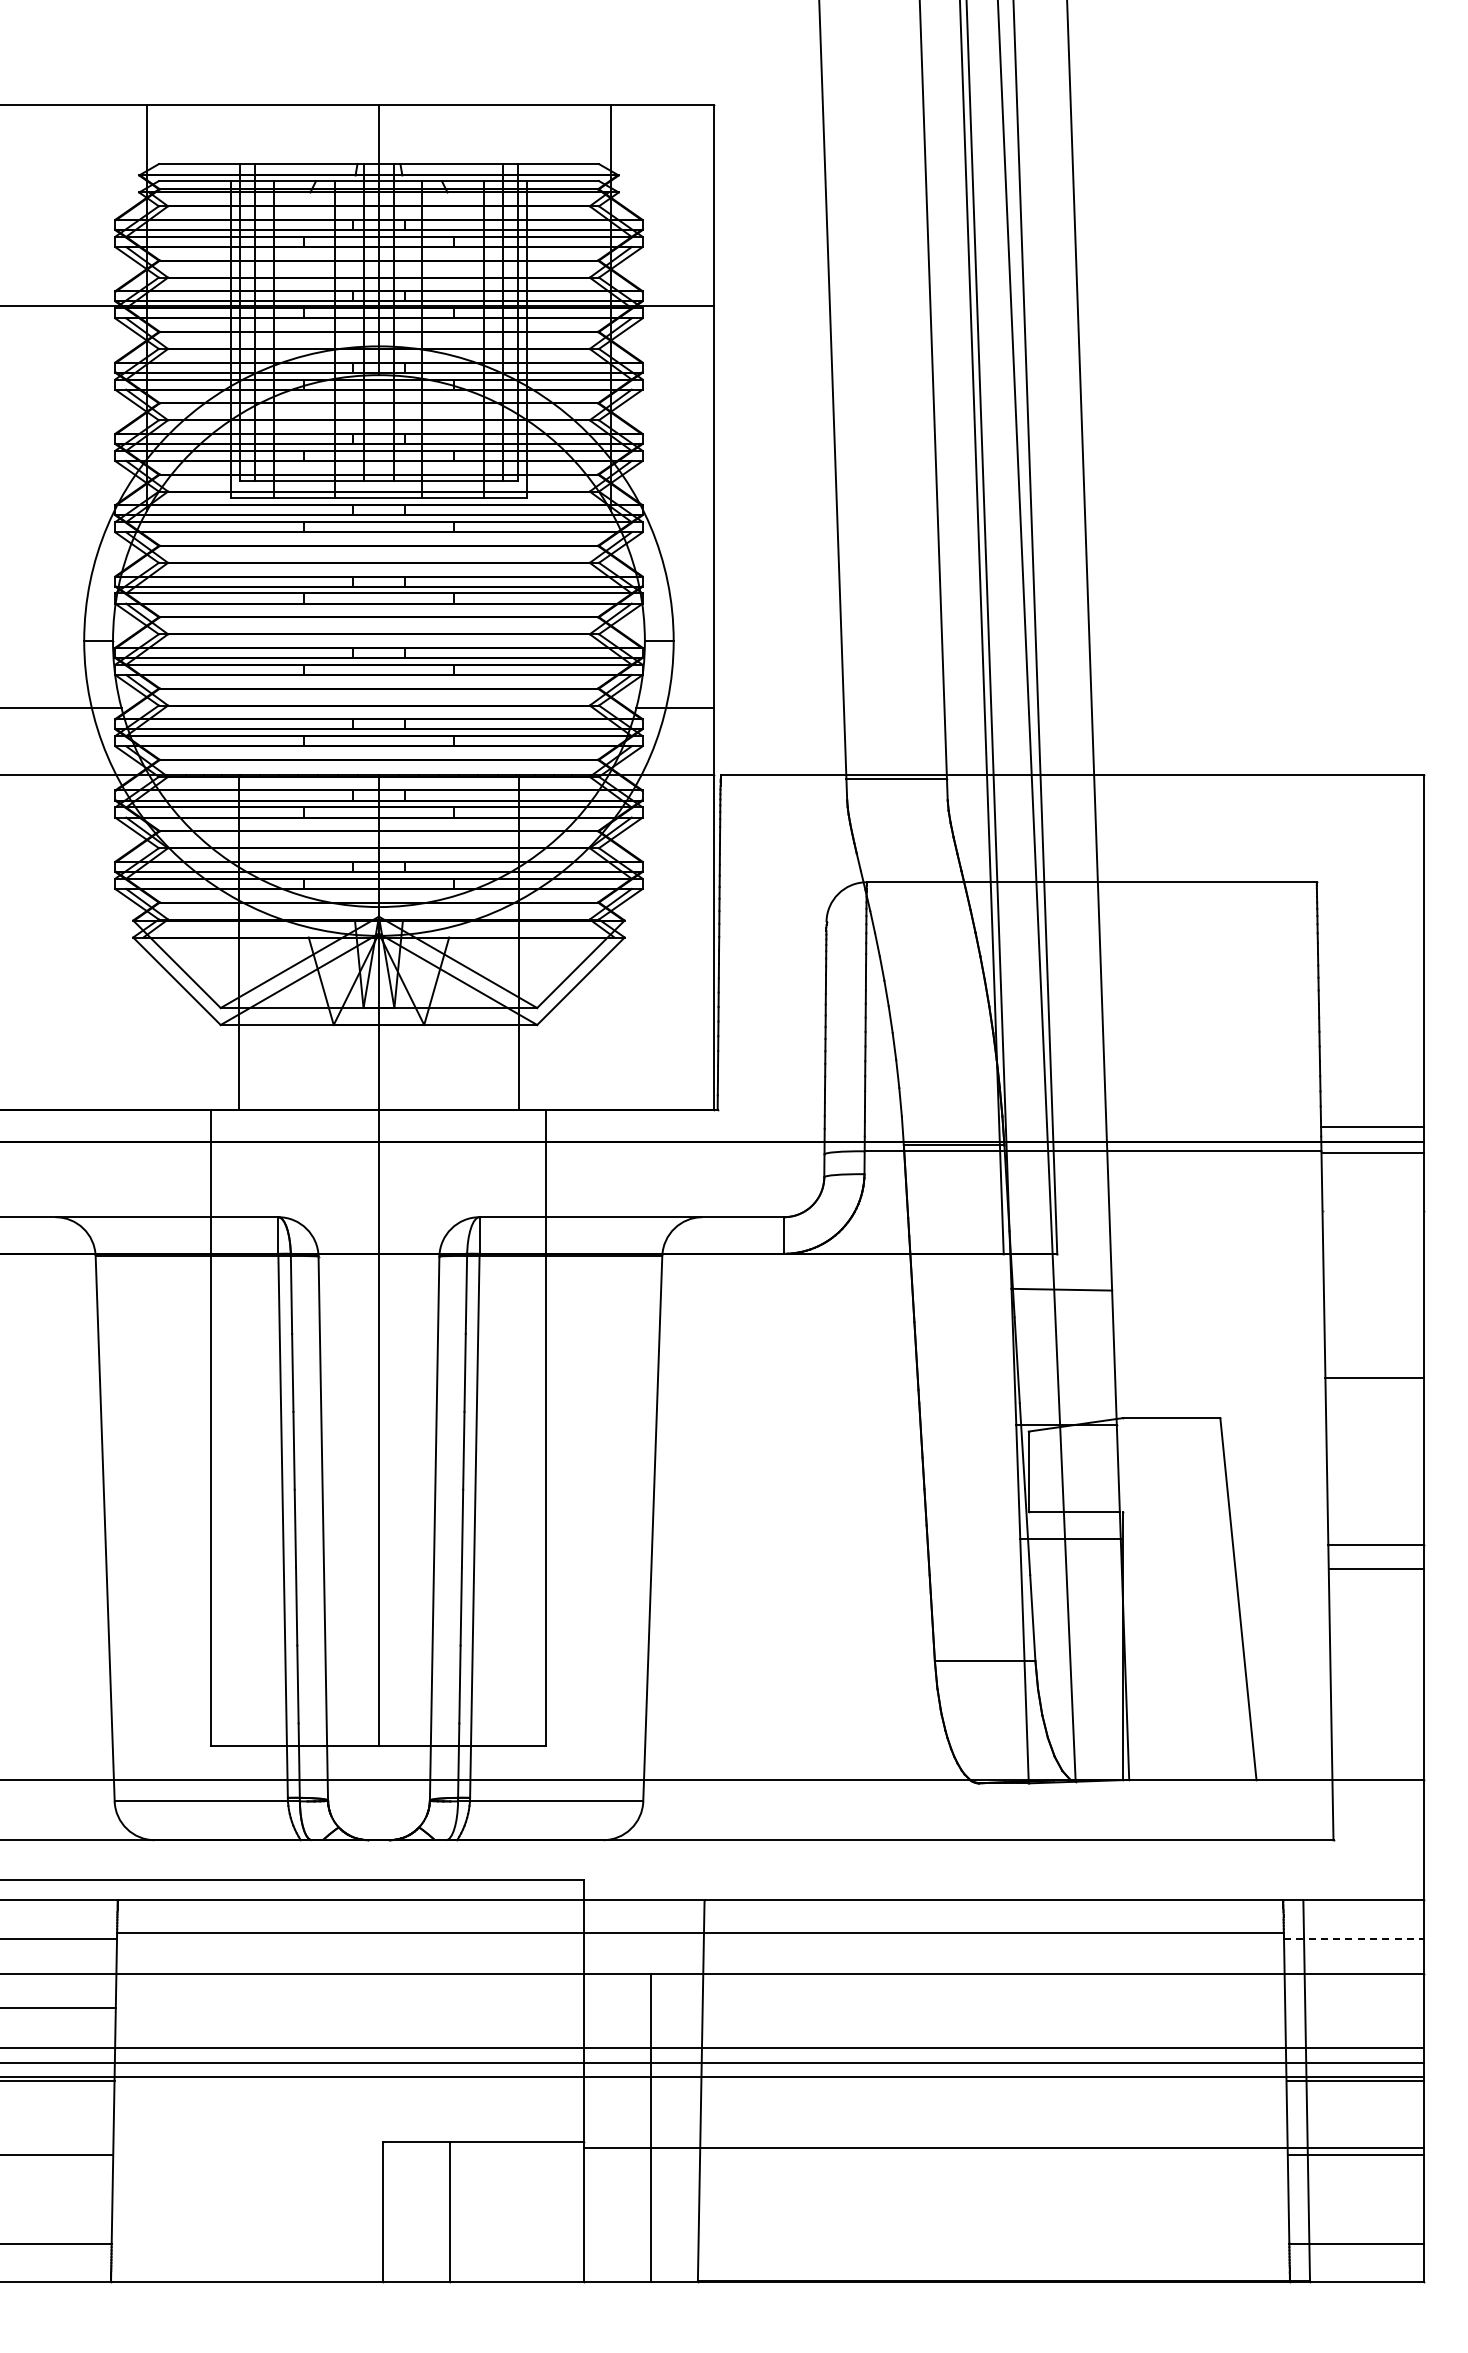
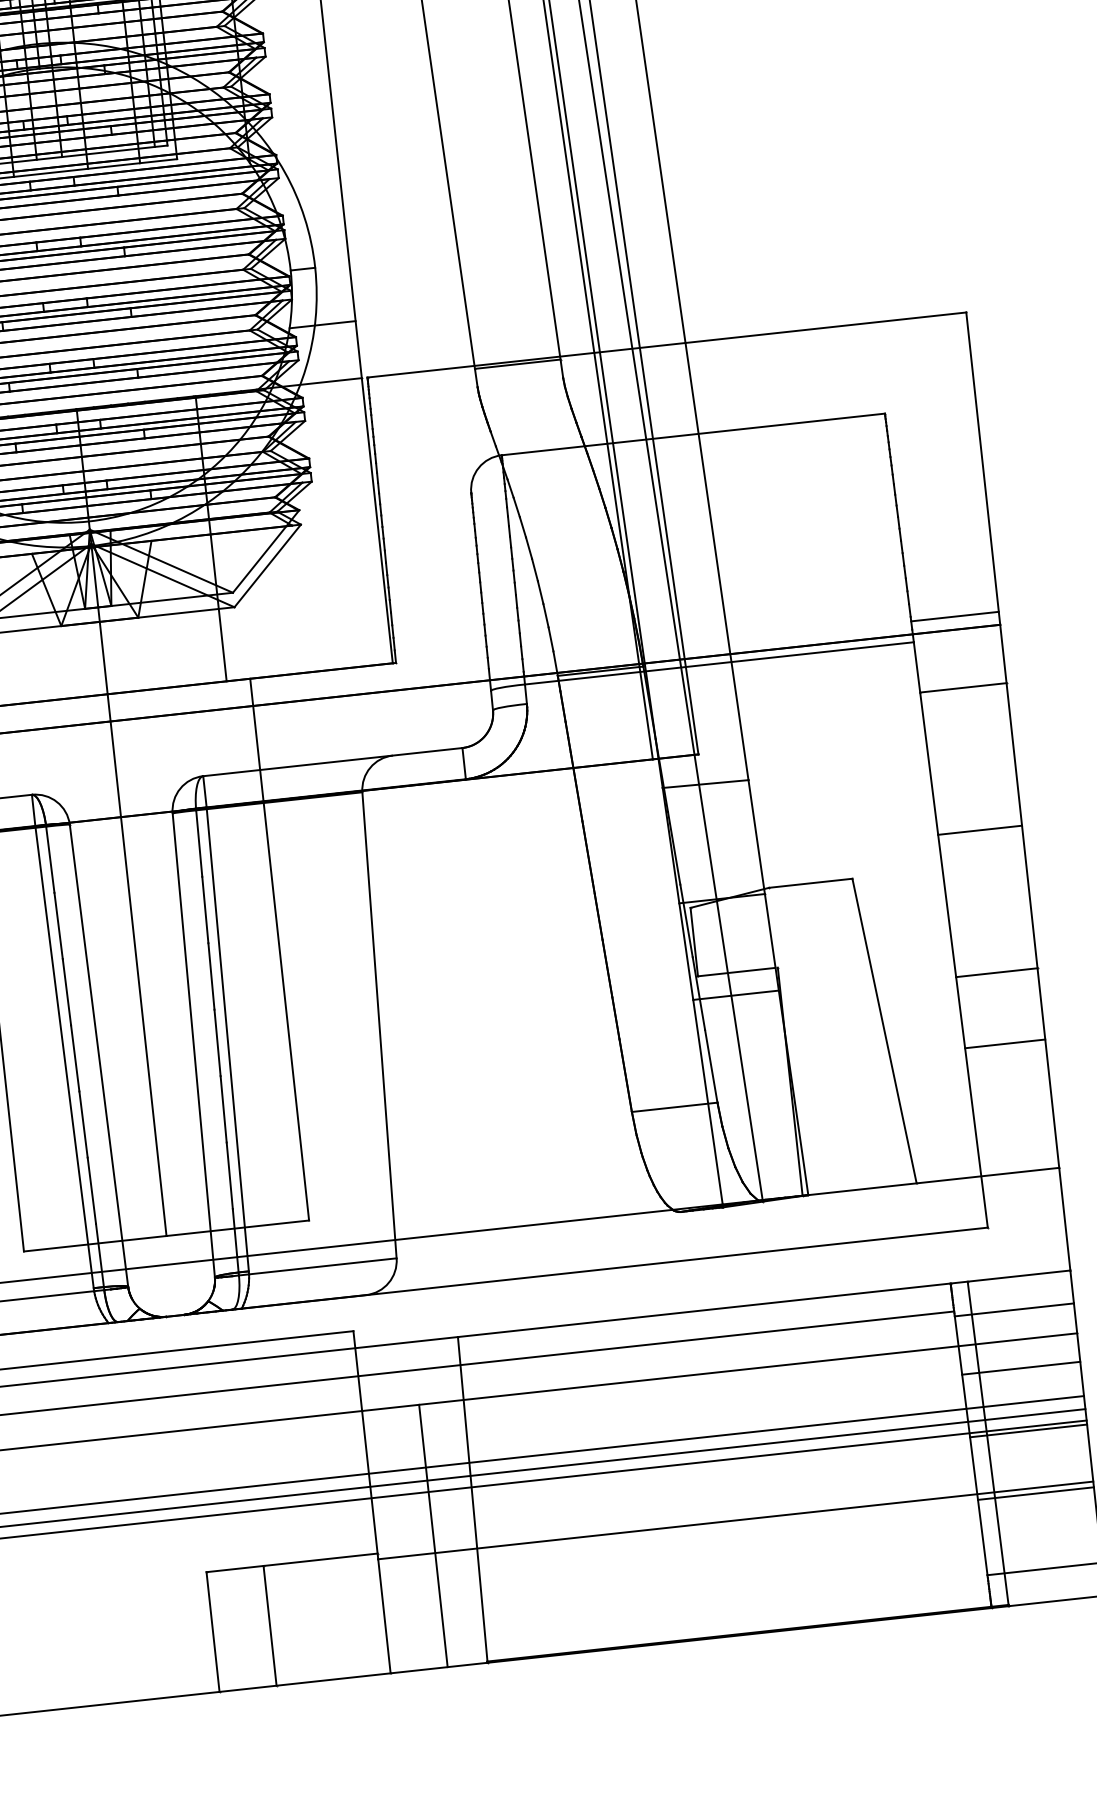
line: (1372, 1152) -> (962, 687), moved
line: (1376, 1569) -> (1004, 1044), moved
line: (1353, 1939) -> (1014, 1310), dashed -> solid
line: (1354, 2007) -> (1021, 1368), added

